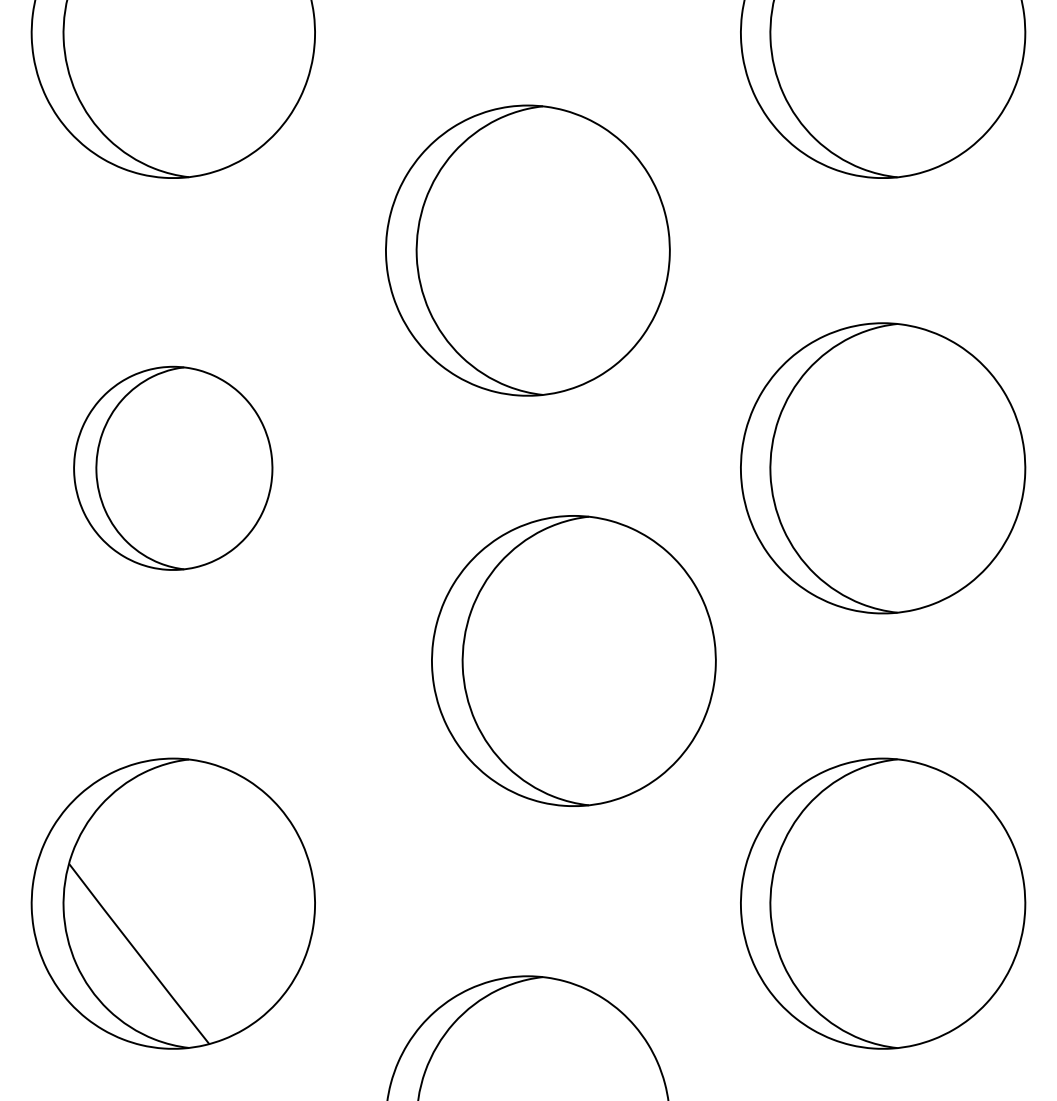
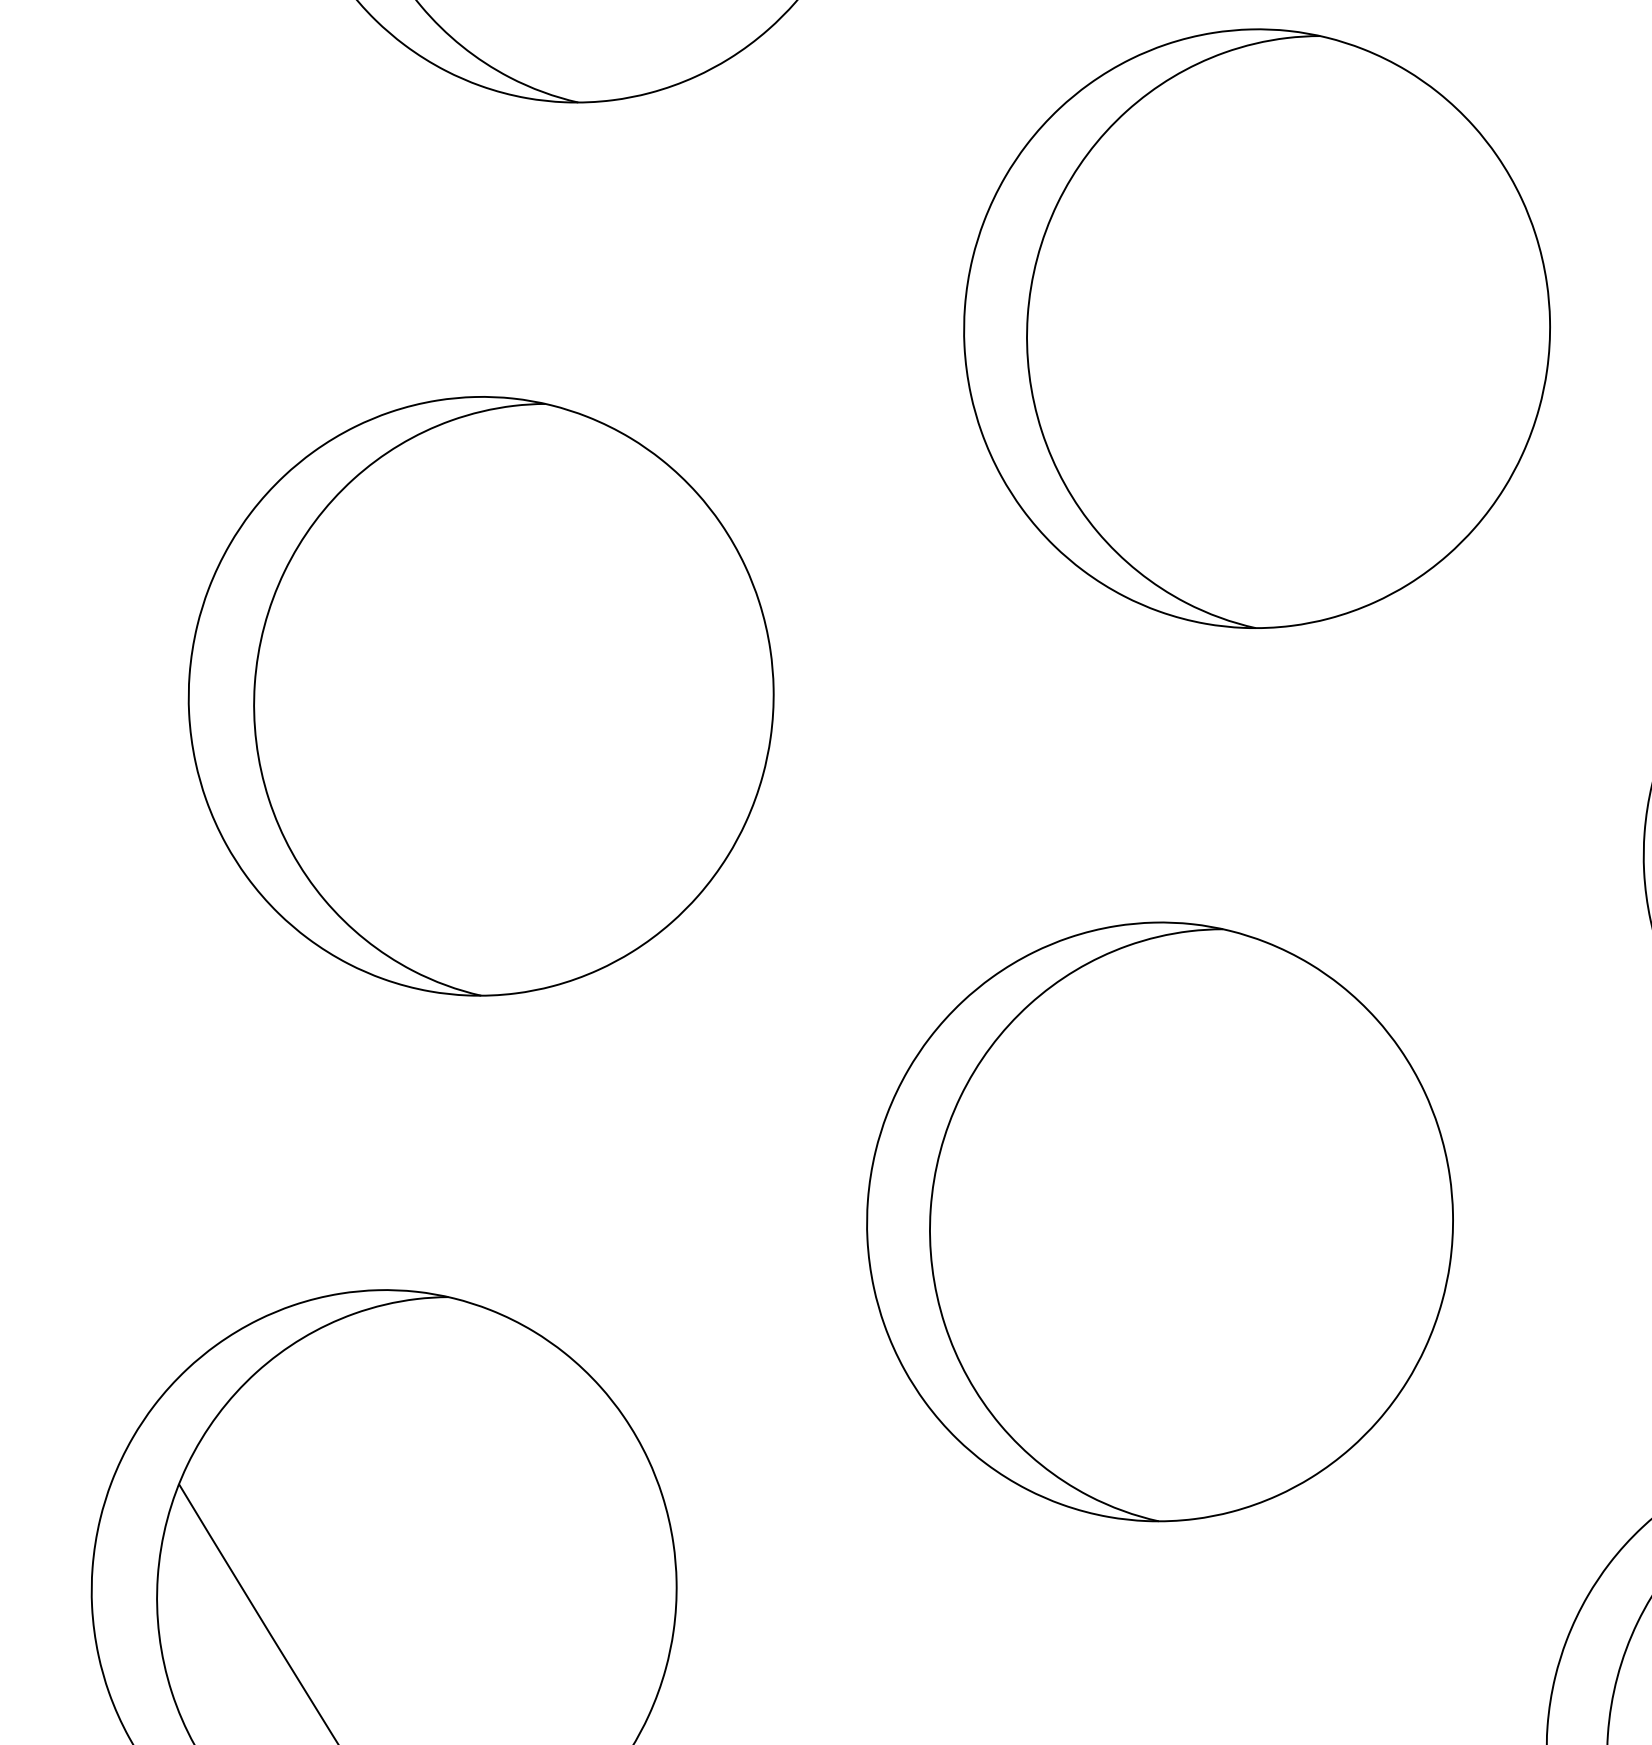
part: (172, 468) -> (479, 696), size x1.43
part: (573, 660) -> (1159, 1220), moved

